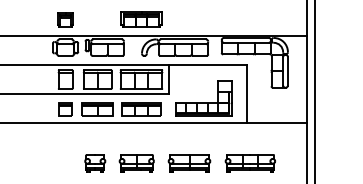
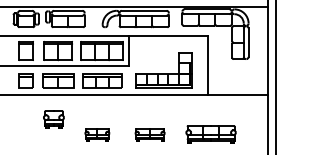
part: (95, 163) -> (54, 119), moved
part: (136, 163) -> (97, 134), size x0.7
part: (189, 163) -> (150, 134), size x0.7

